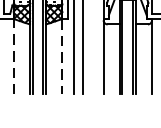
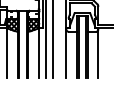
line: (14, 57) -> (7, 53), dashed -> solid
line: (62, 57) -> (39, 53), dashed -> solid

